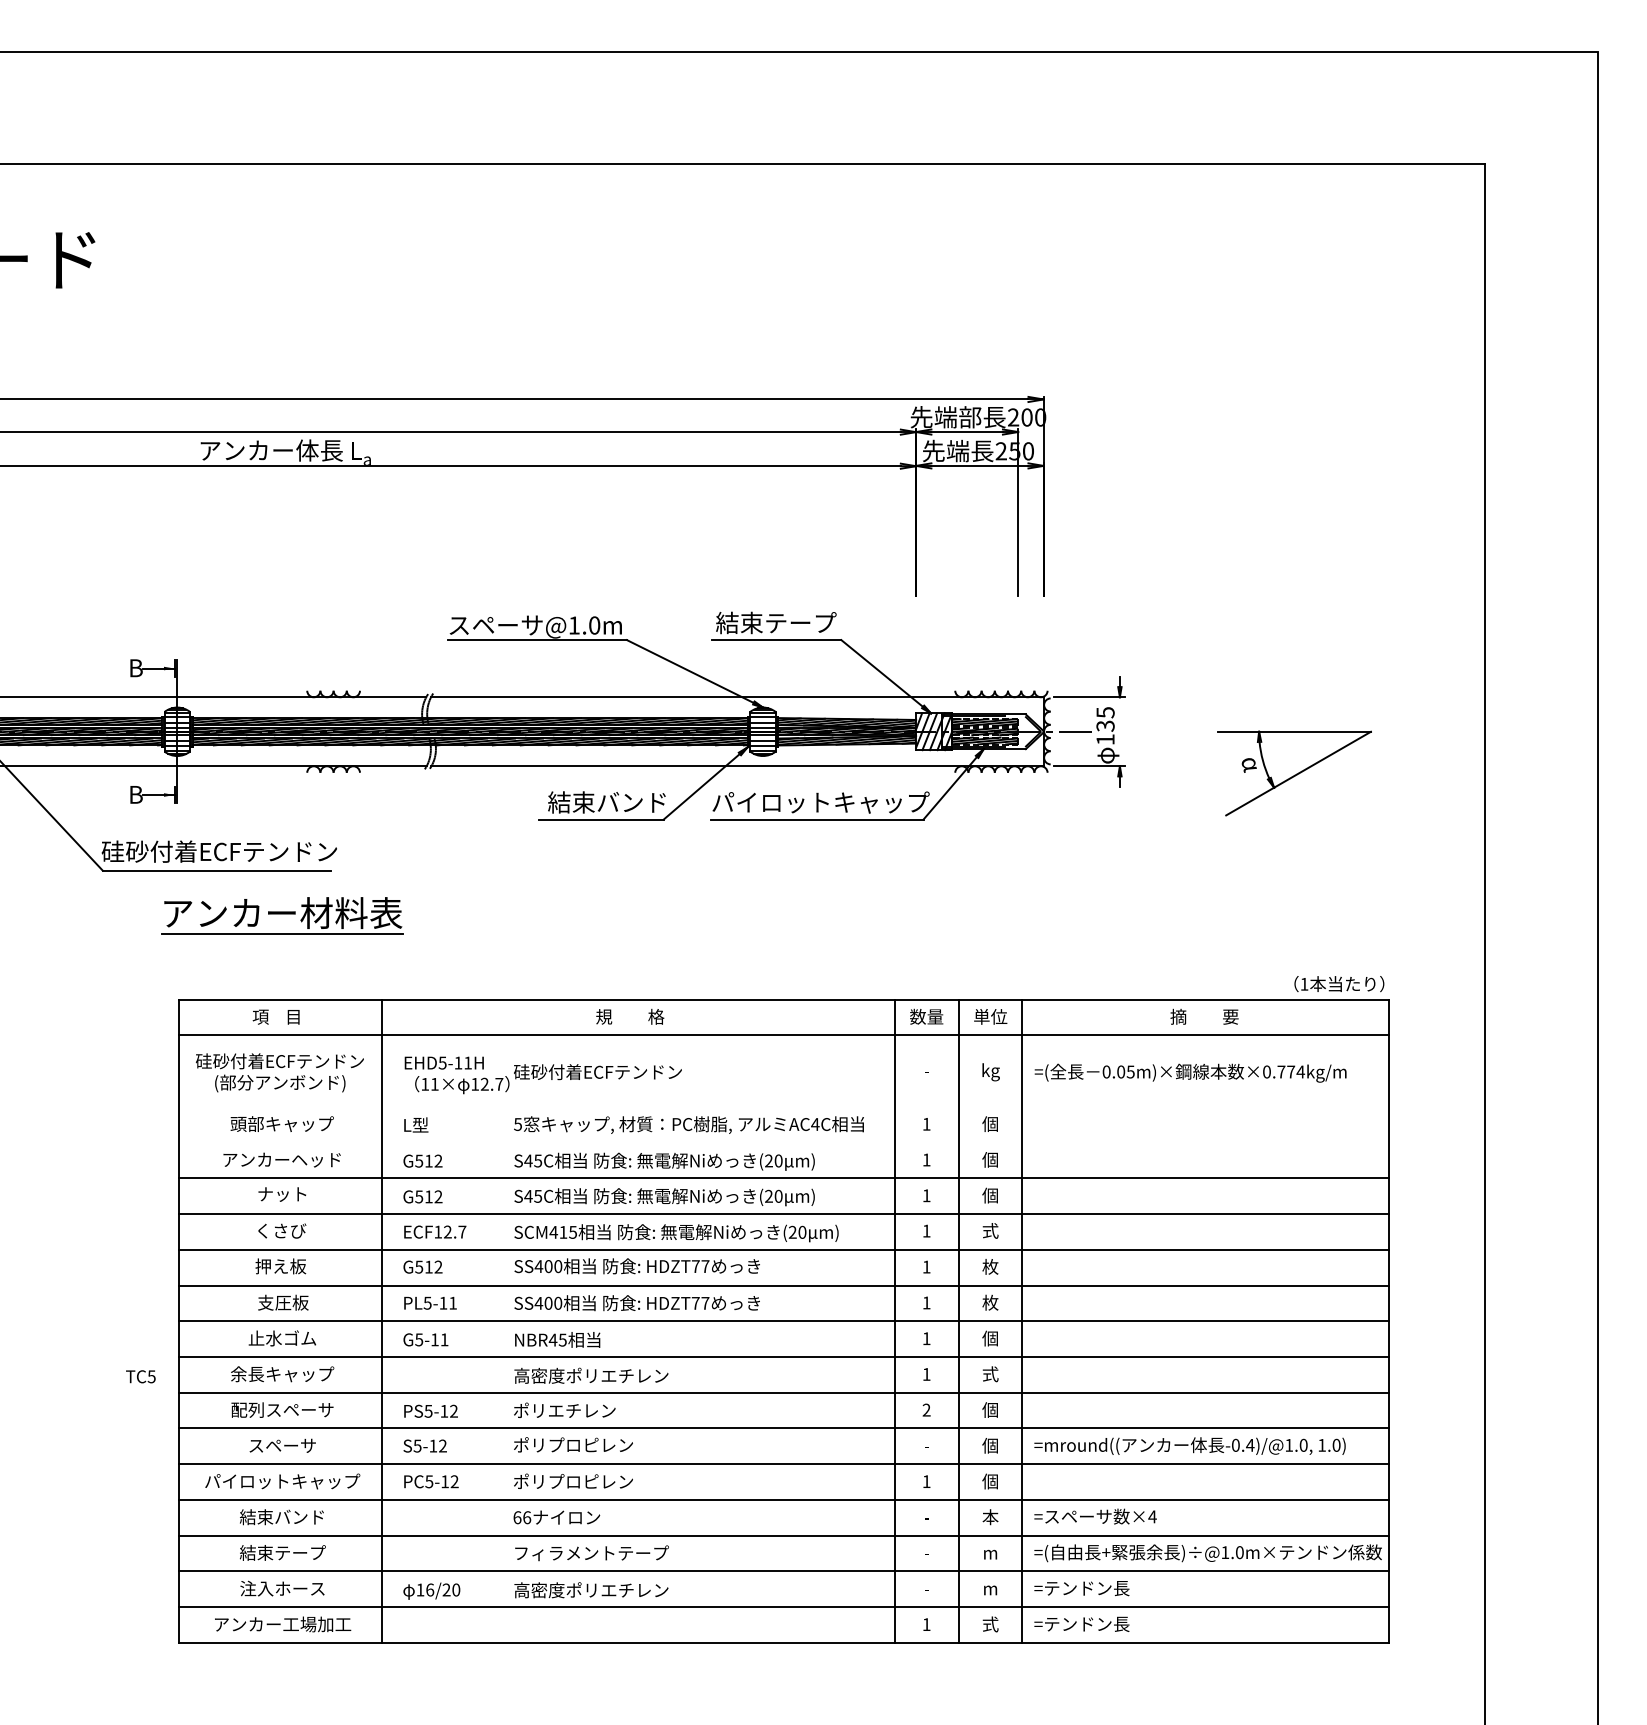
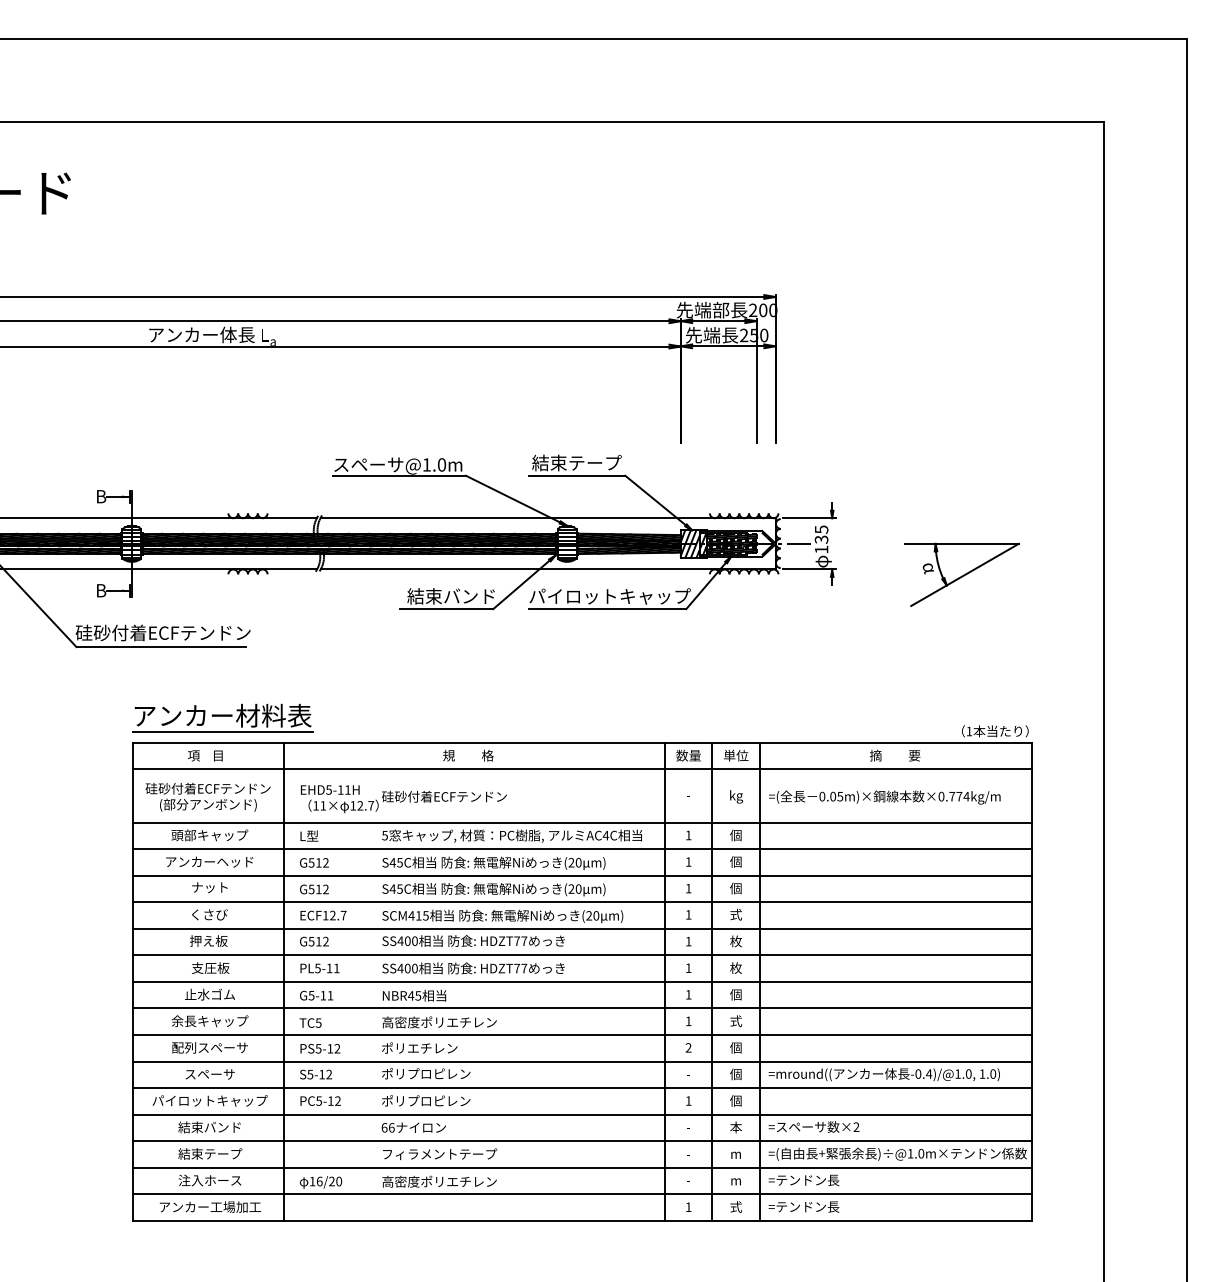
part: (282, 915) -> (222, 717), moved
line: (783, 1106) -> (582, 822), added
line: (783, 1142) -> (582, 849), added
text: (140, 1376) -> (310, 1022), moved
text: (1152, 1516) -> (856, 1126), ×4 -> ×2

